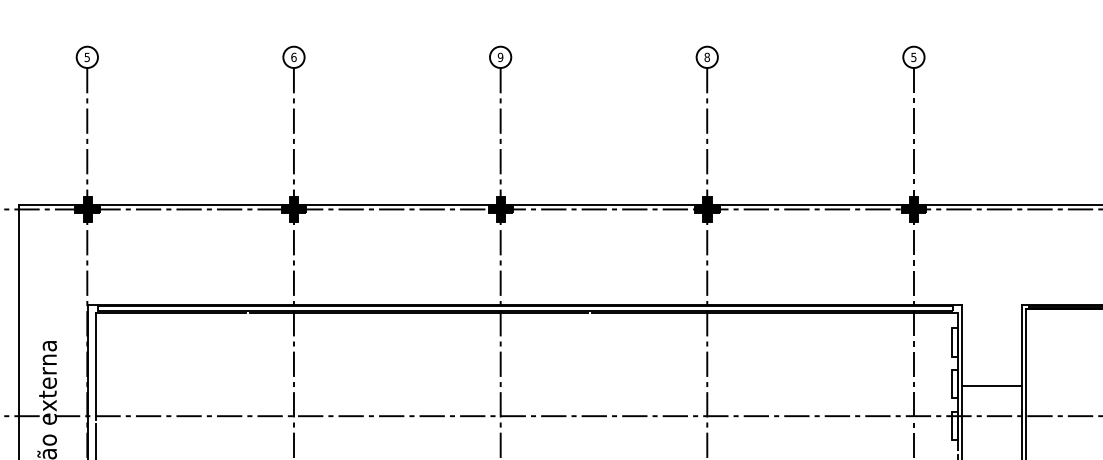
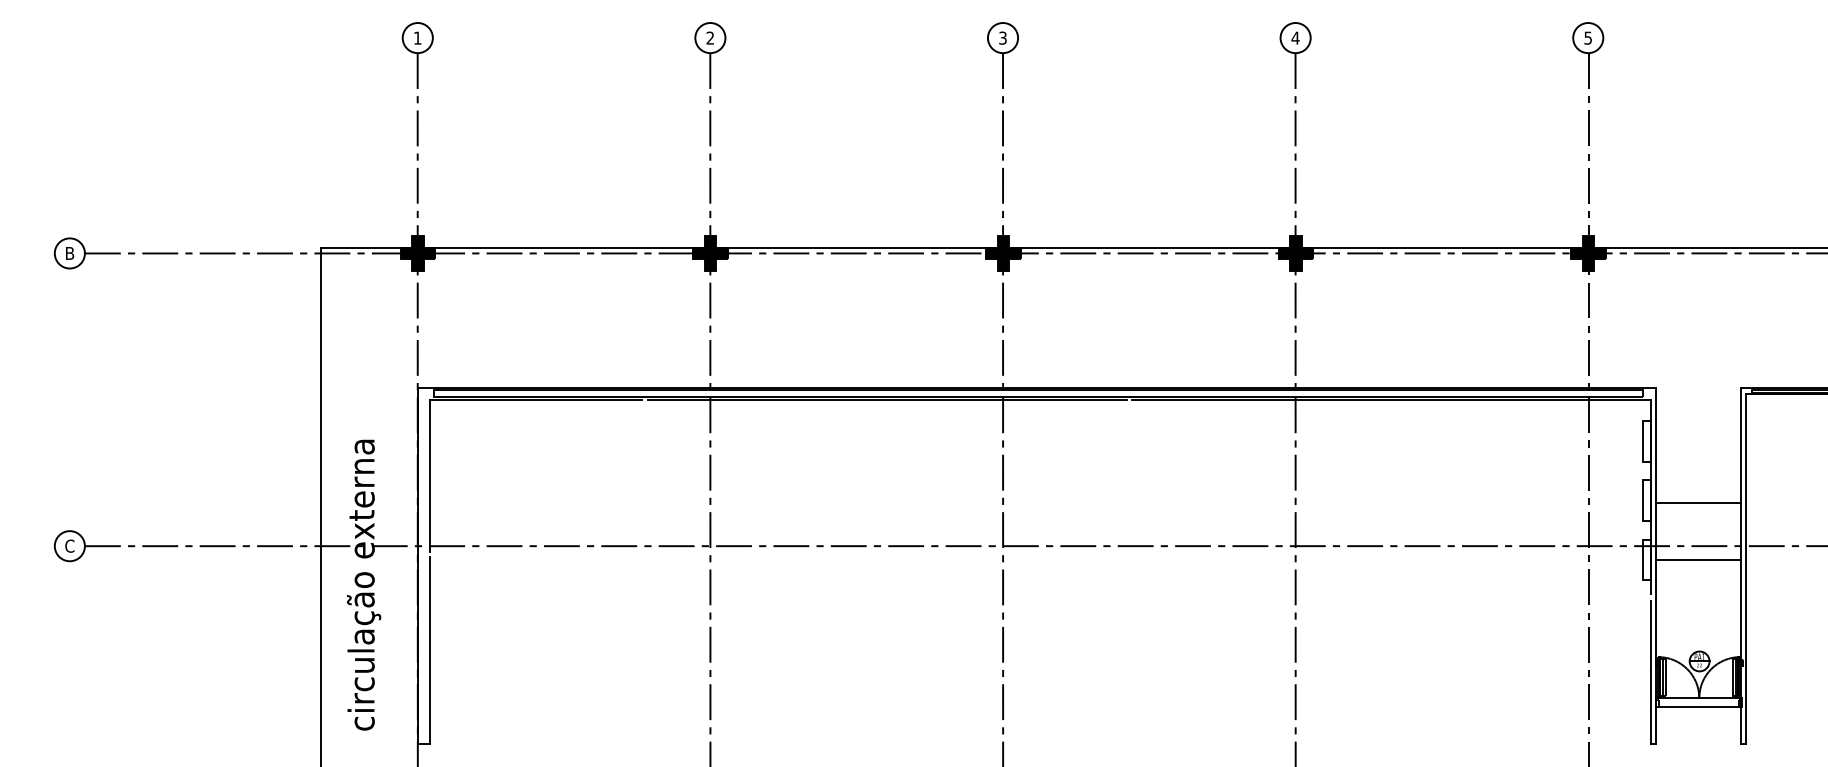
text: (87, 56) -> (417, 37), 5 -> 1
text: (294, 56) -> (710, 37), 6 -> 2
text: (500, 56) -> (1002, 37), 9 -> 3
text: (707, 56) -> (1295, 37), 8 -> 4
line: (991, 426) -> (1698, 560), added

